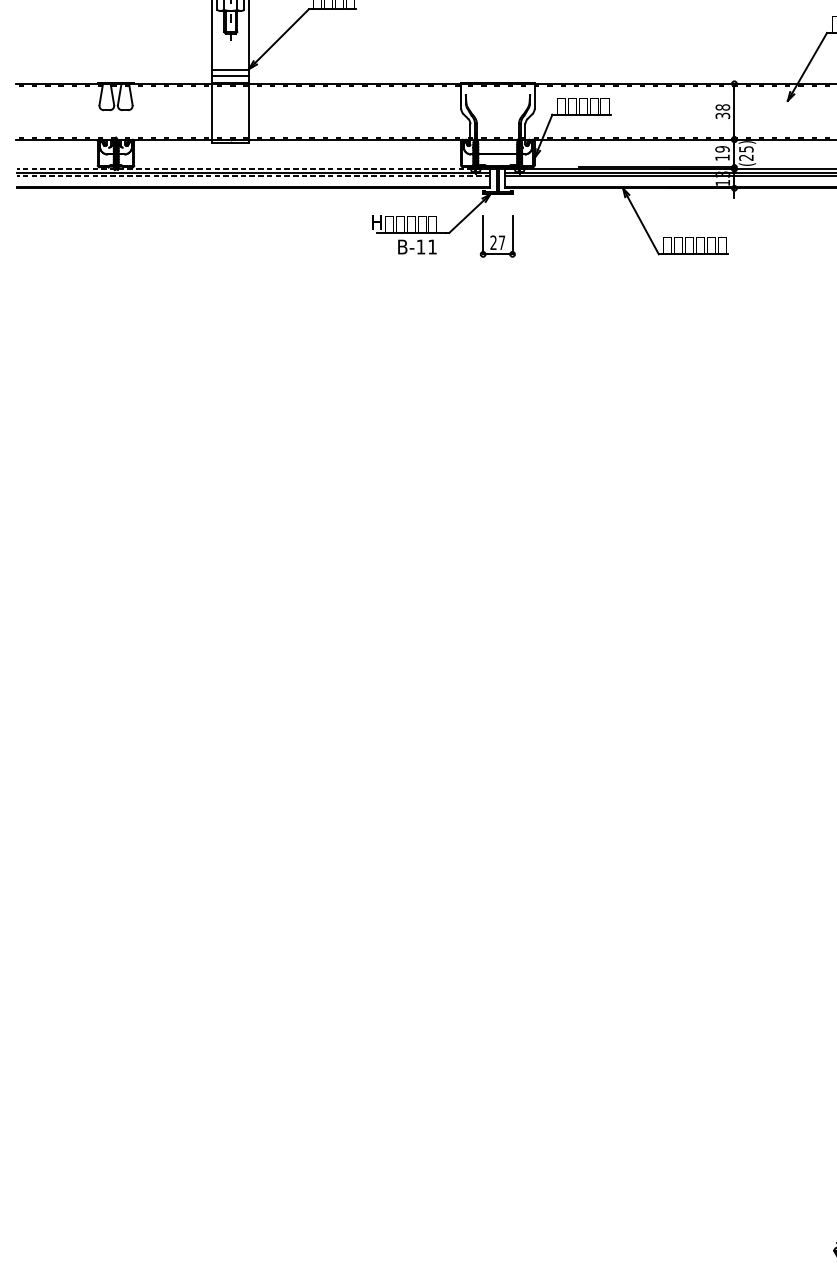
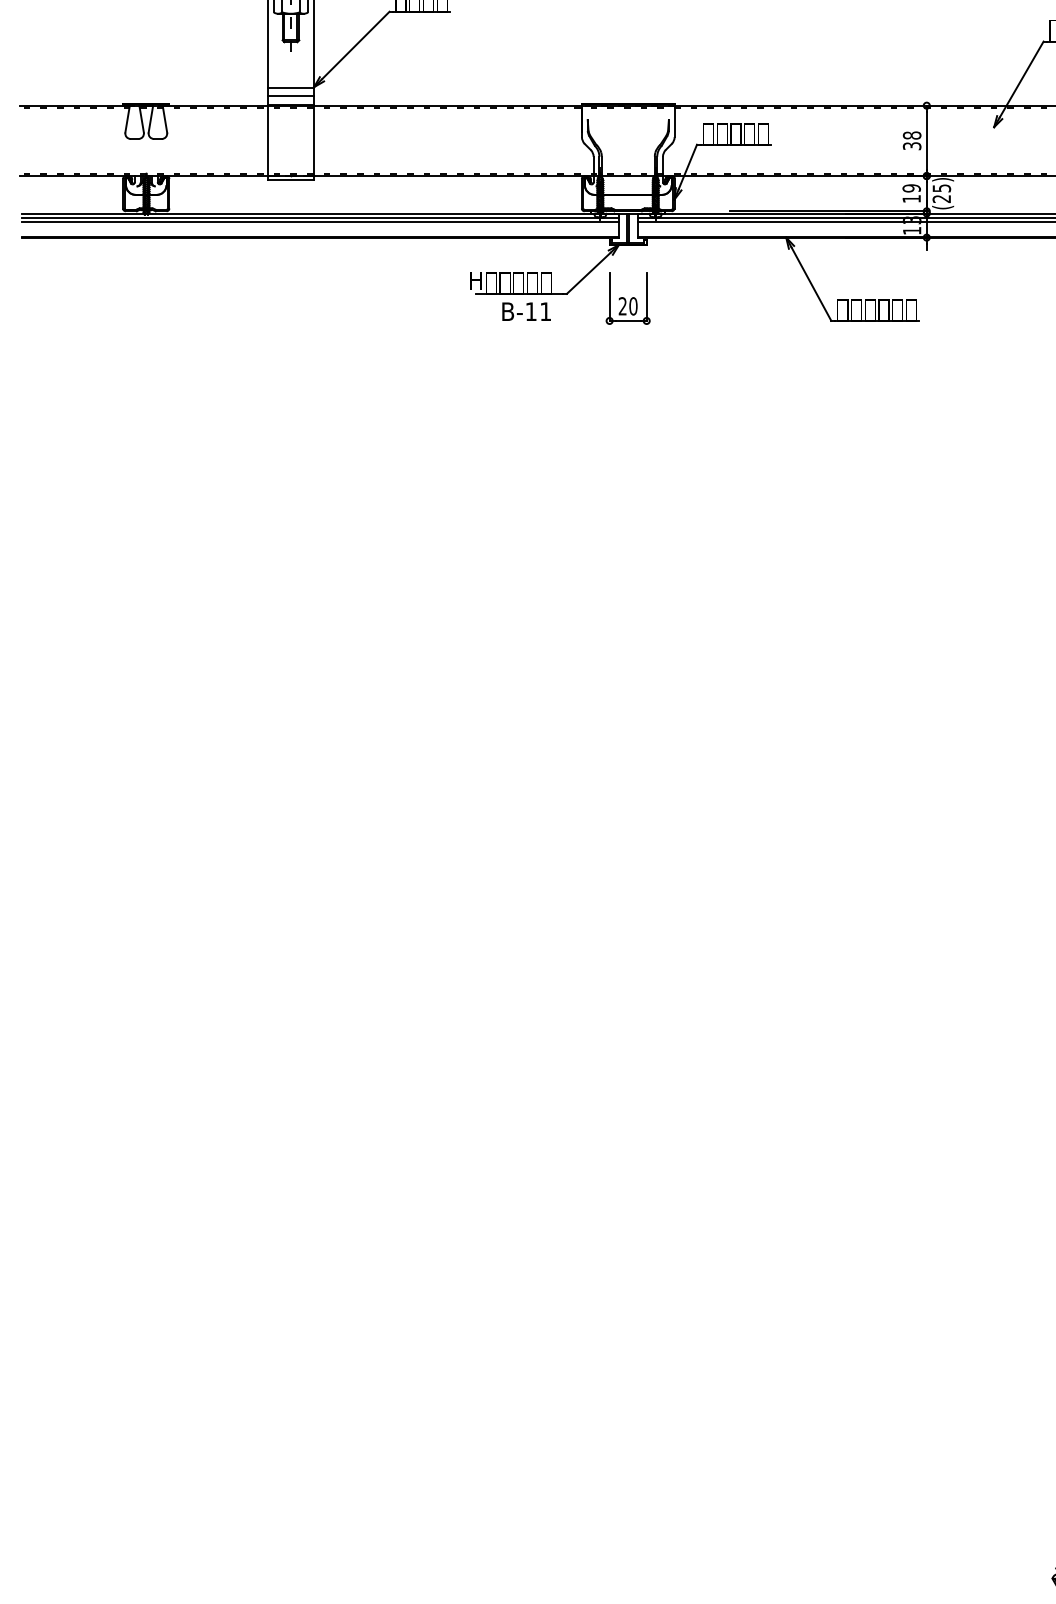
line: (254, 169) -> (320, 213), dashed -> solid
line: (254, 176) -> (320, 222), dashed -> solid
text: (502, 242) -> (633, 306), 27 -> 20

